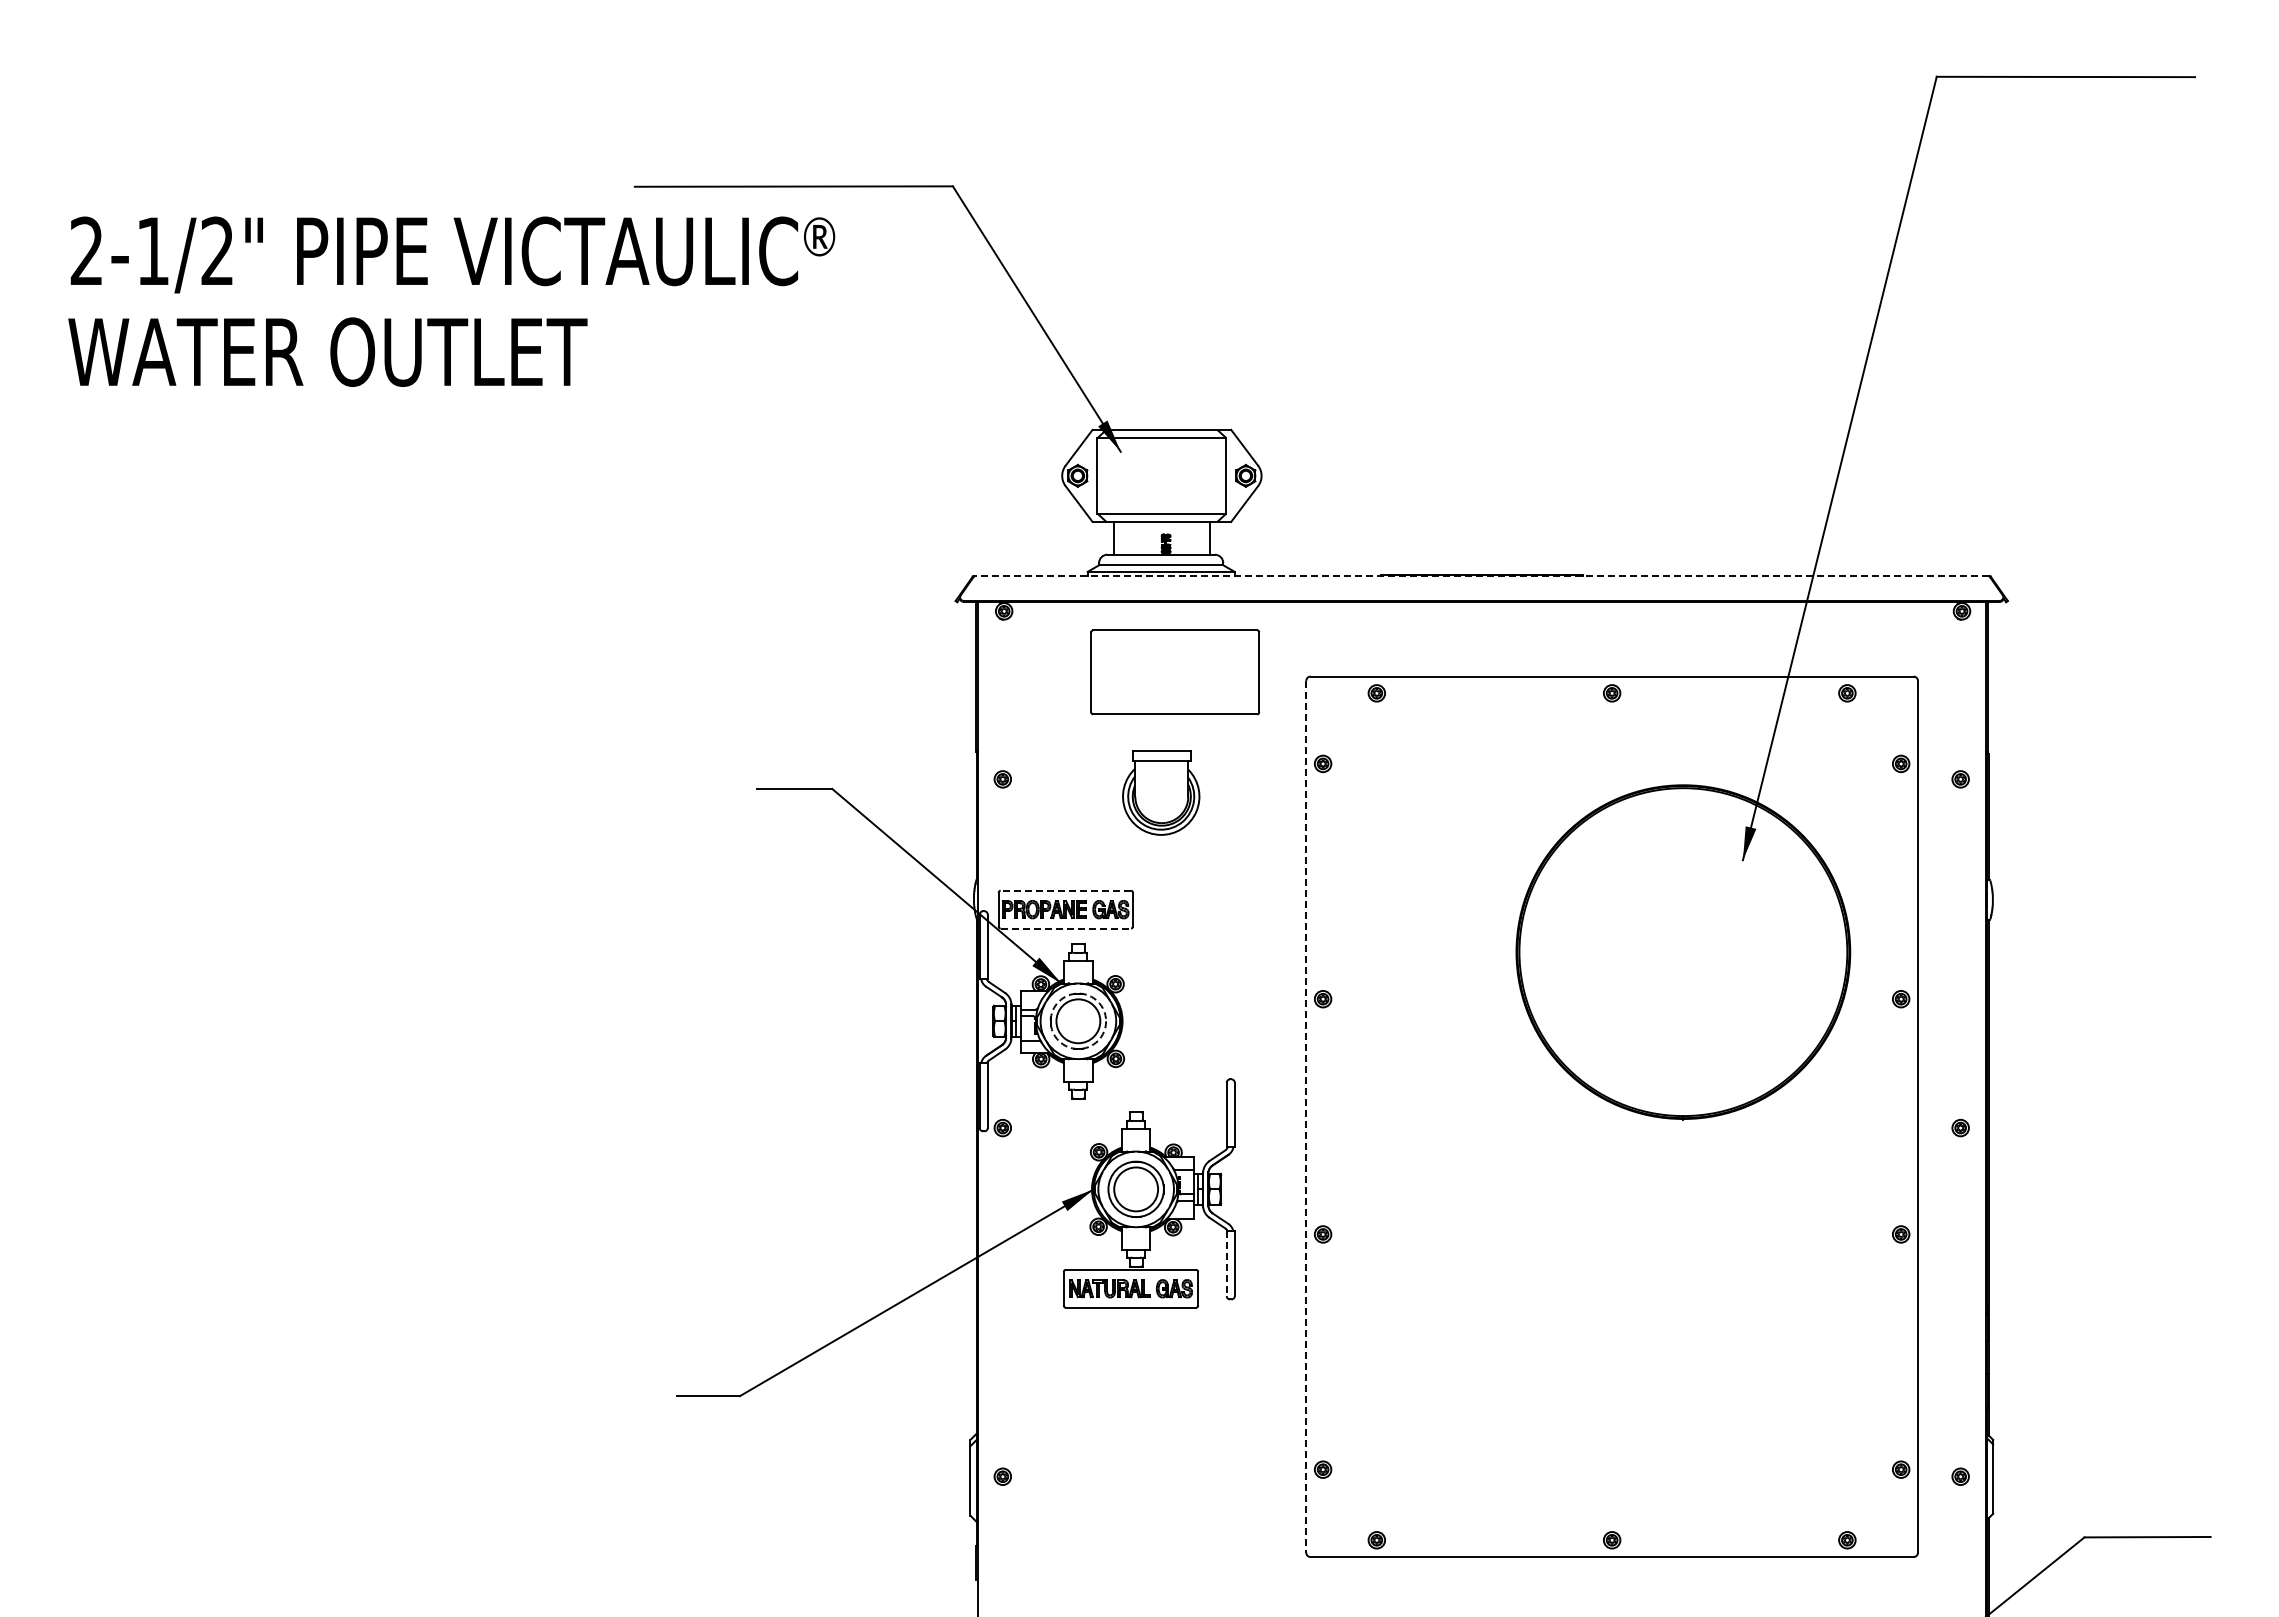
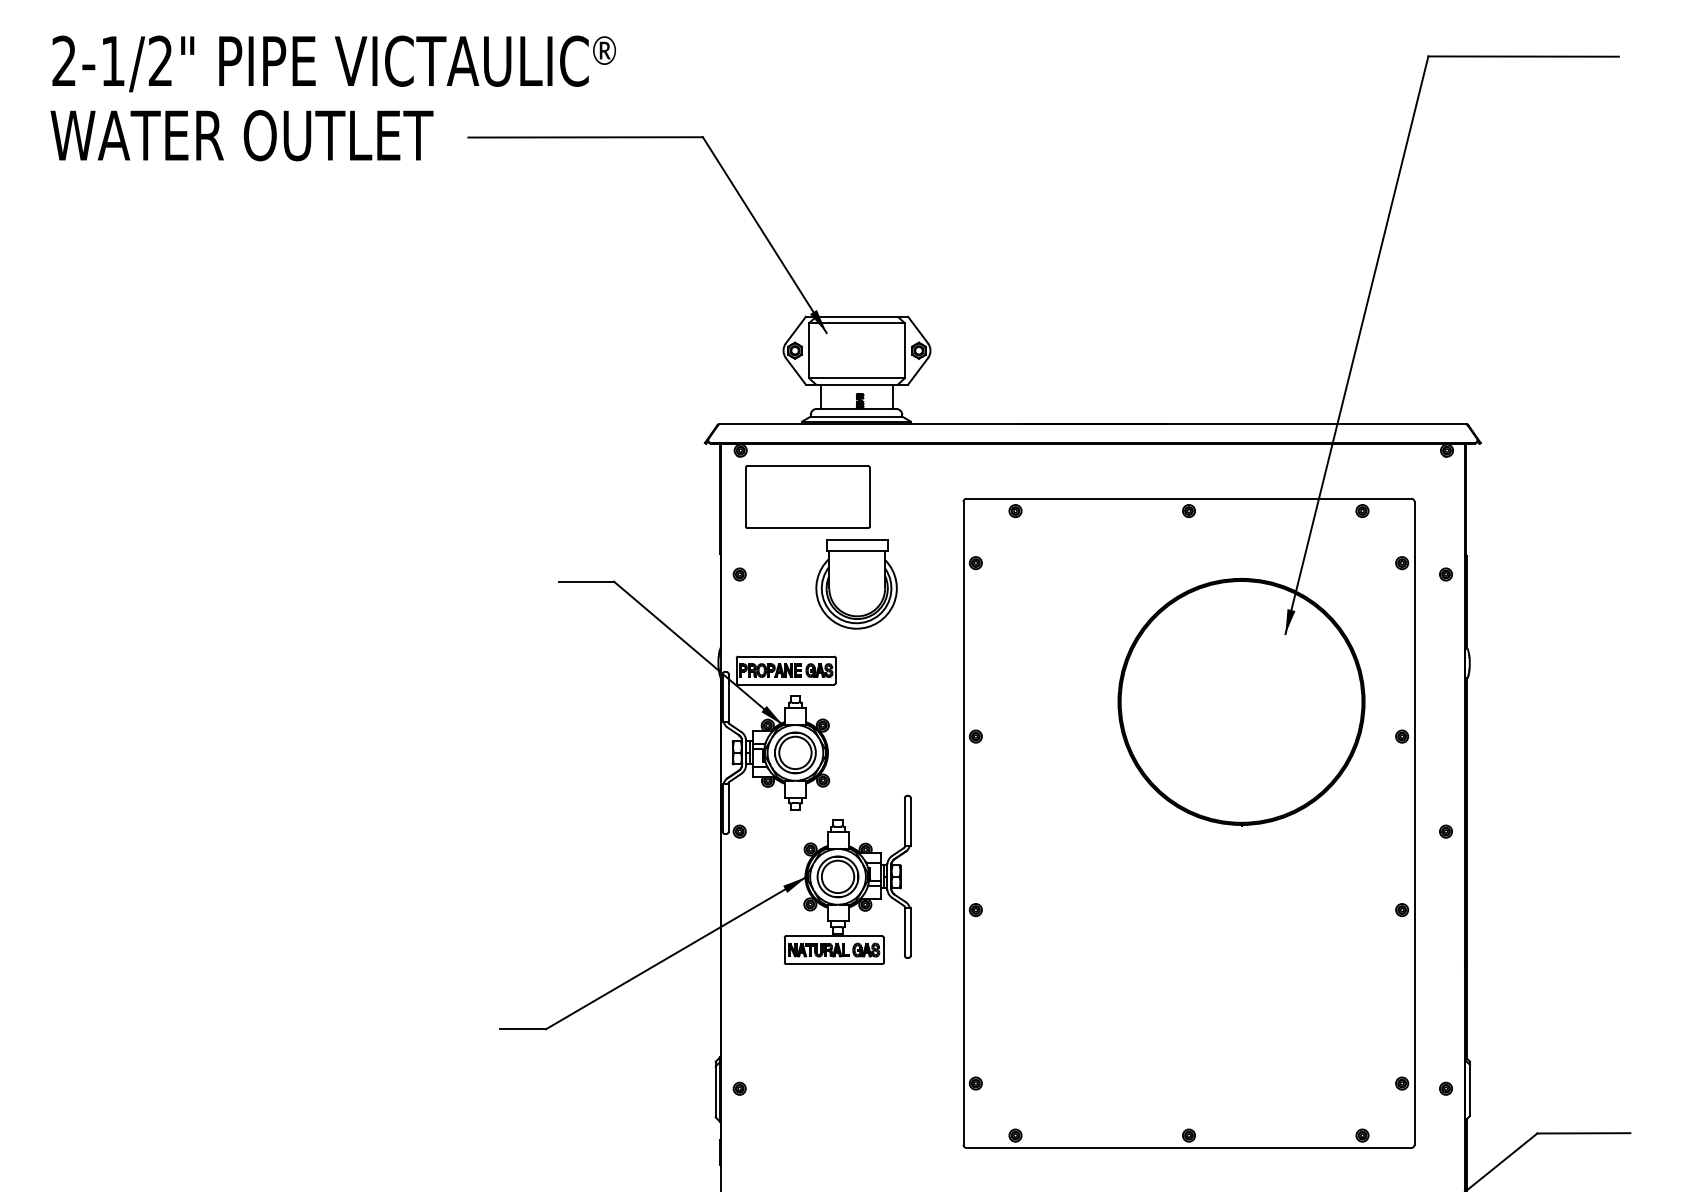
text: (451, 301) -> (333, 98), moved
line: (1481, 575) -> (1092, 424), dashed -> solid
part: (1175, 672) -> (808, 497), moved
part: (1160, 792) -> (855, 584), size x1.43
line: (1065, 890) -> (785, 656), dashed -> solid
line: (1066, 928) -> (786, 684), dashed -> solid
circle: (1078, 1021) -> (795, 753), dashed -> solid
line: (1306, 1116) -> (963, 823), dashed -> solid
line: (1226, 1264) -> (904, 932), dashed -> solid

